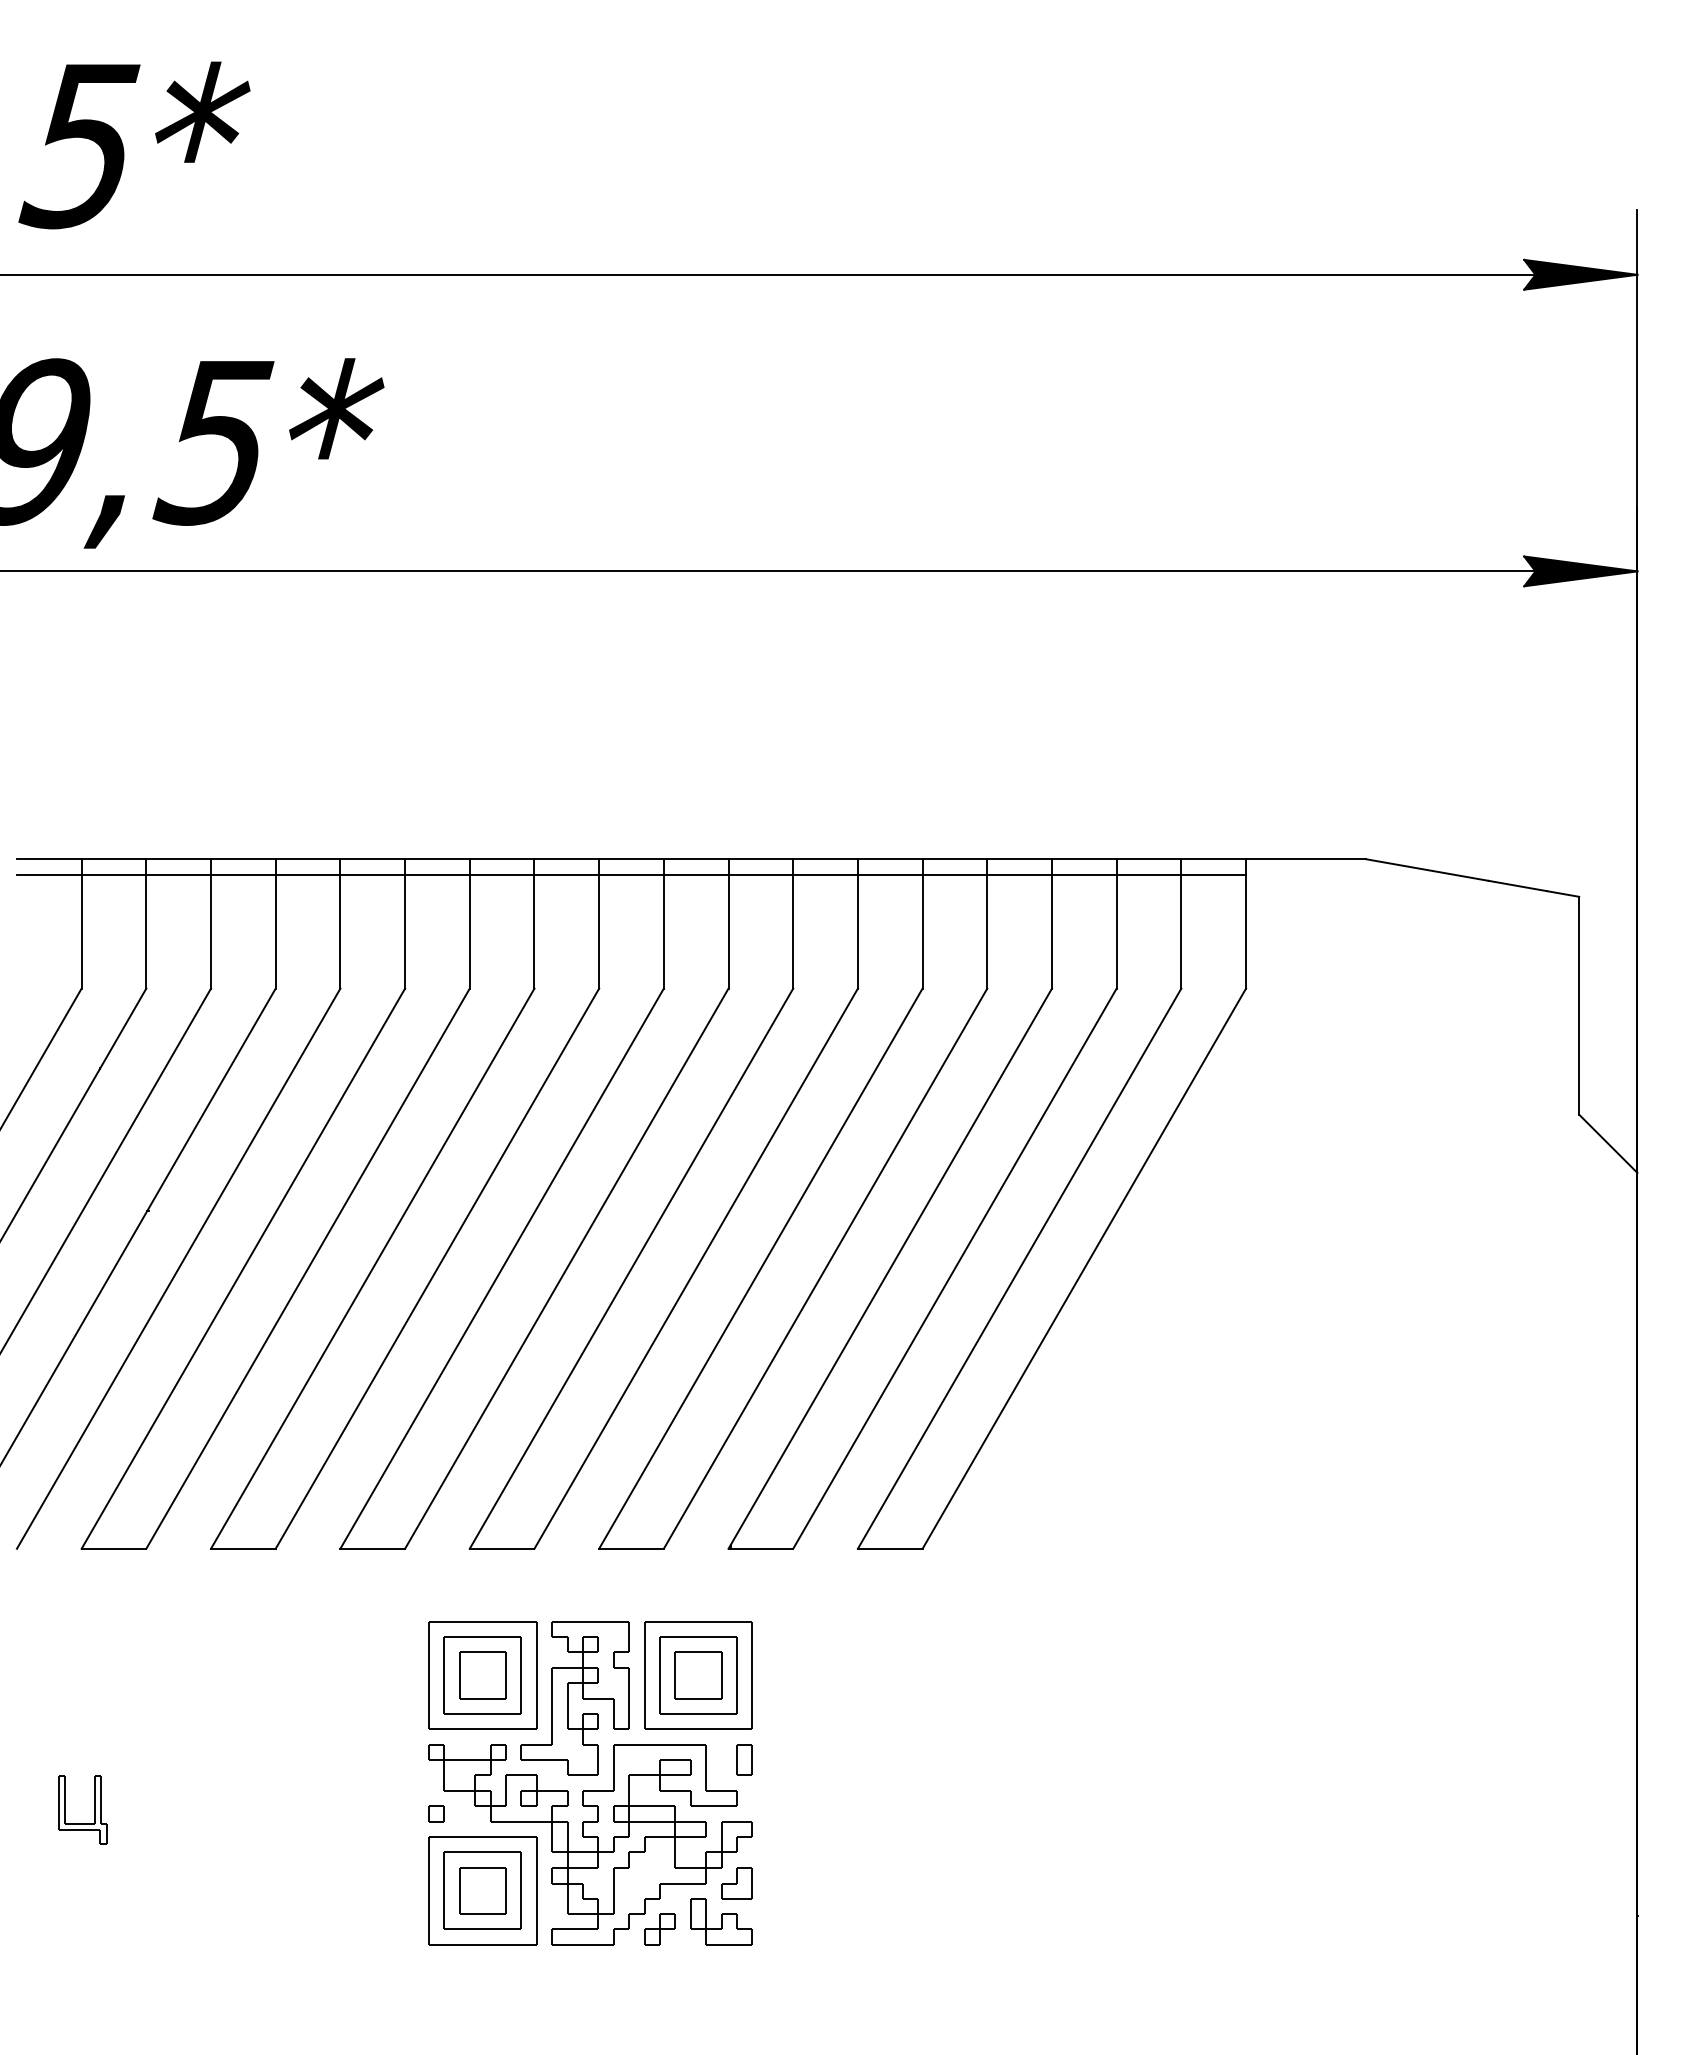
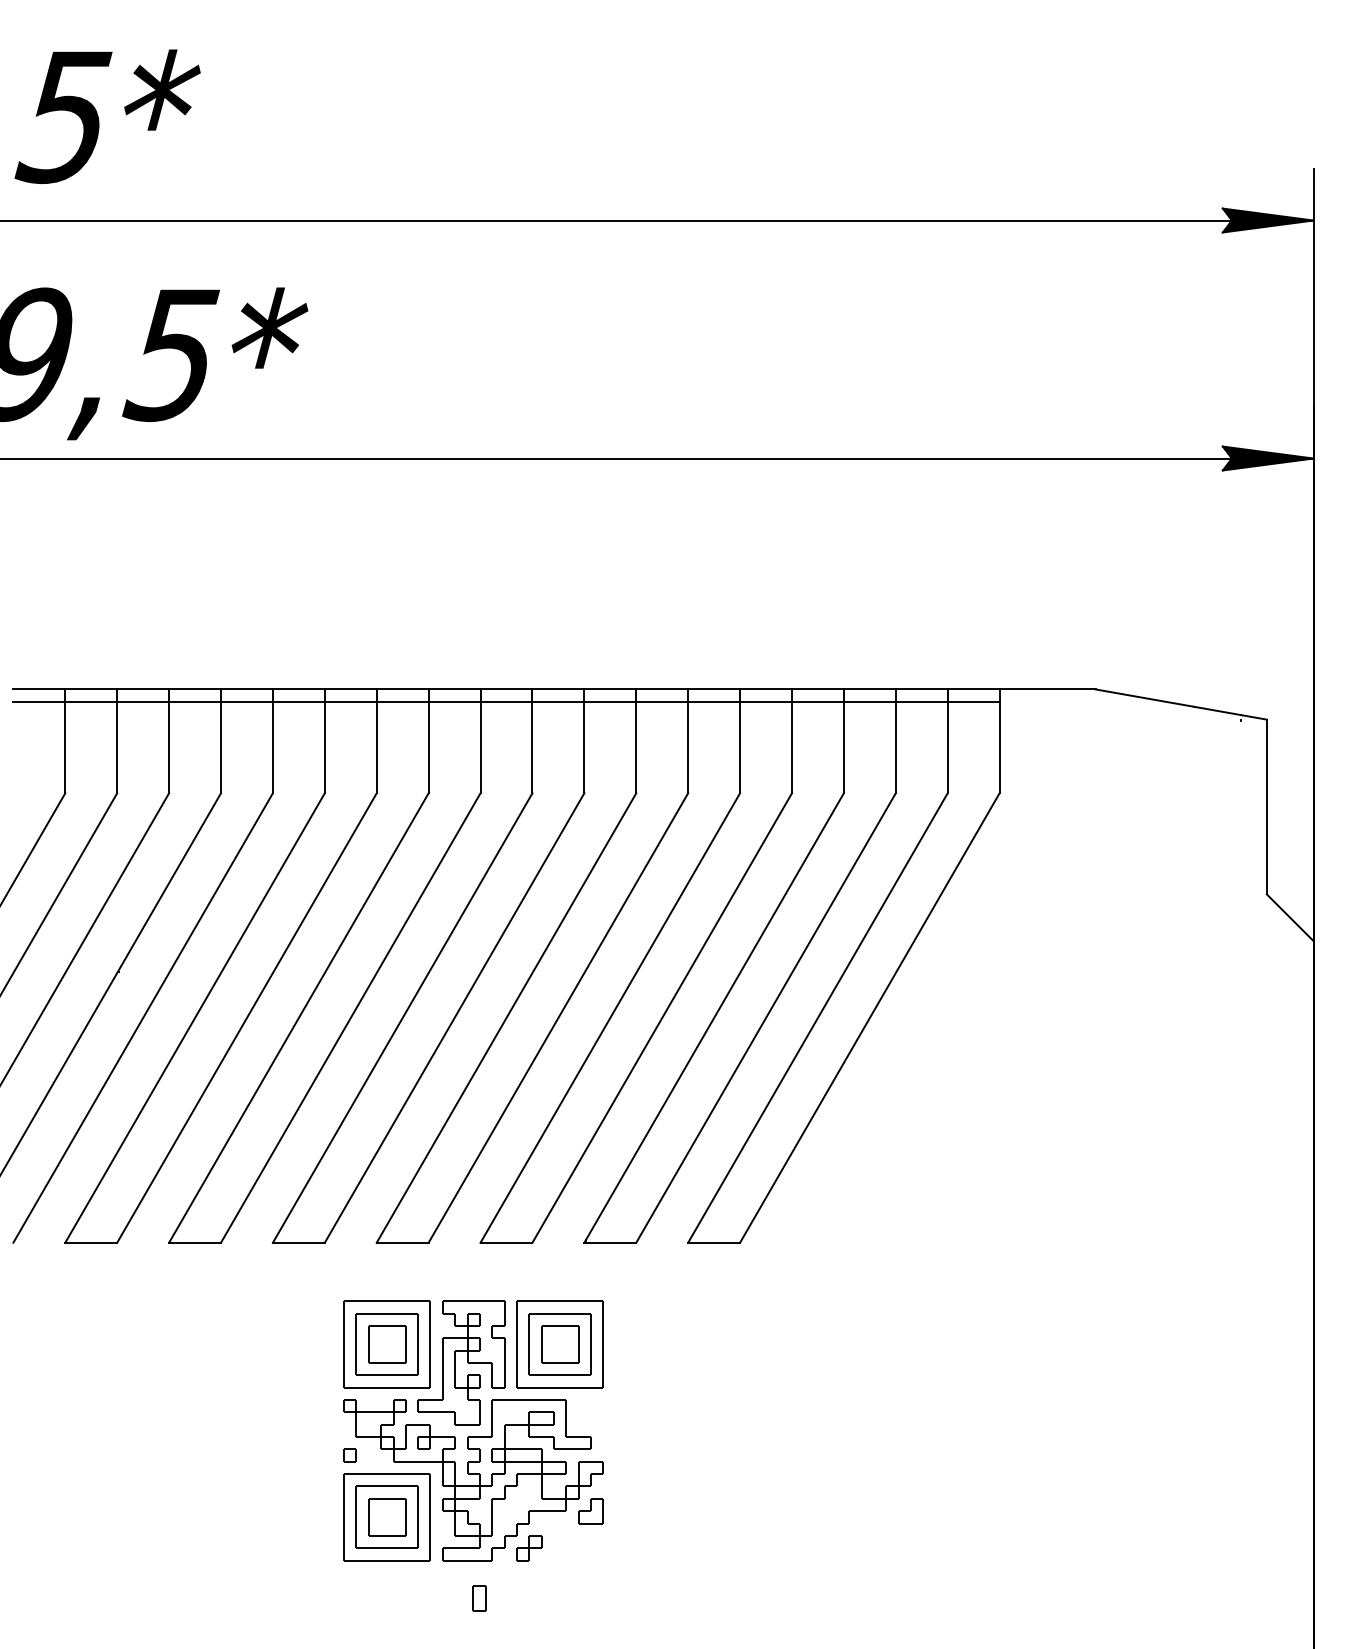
part: (744, 1759) -> (479, 1598), moved
part: (94, 1809) -> (75, 1451), removed
part: (721, 1921) -> (578, 1541), removed

